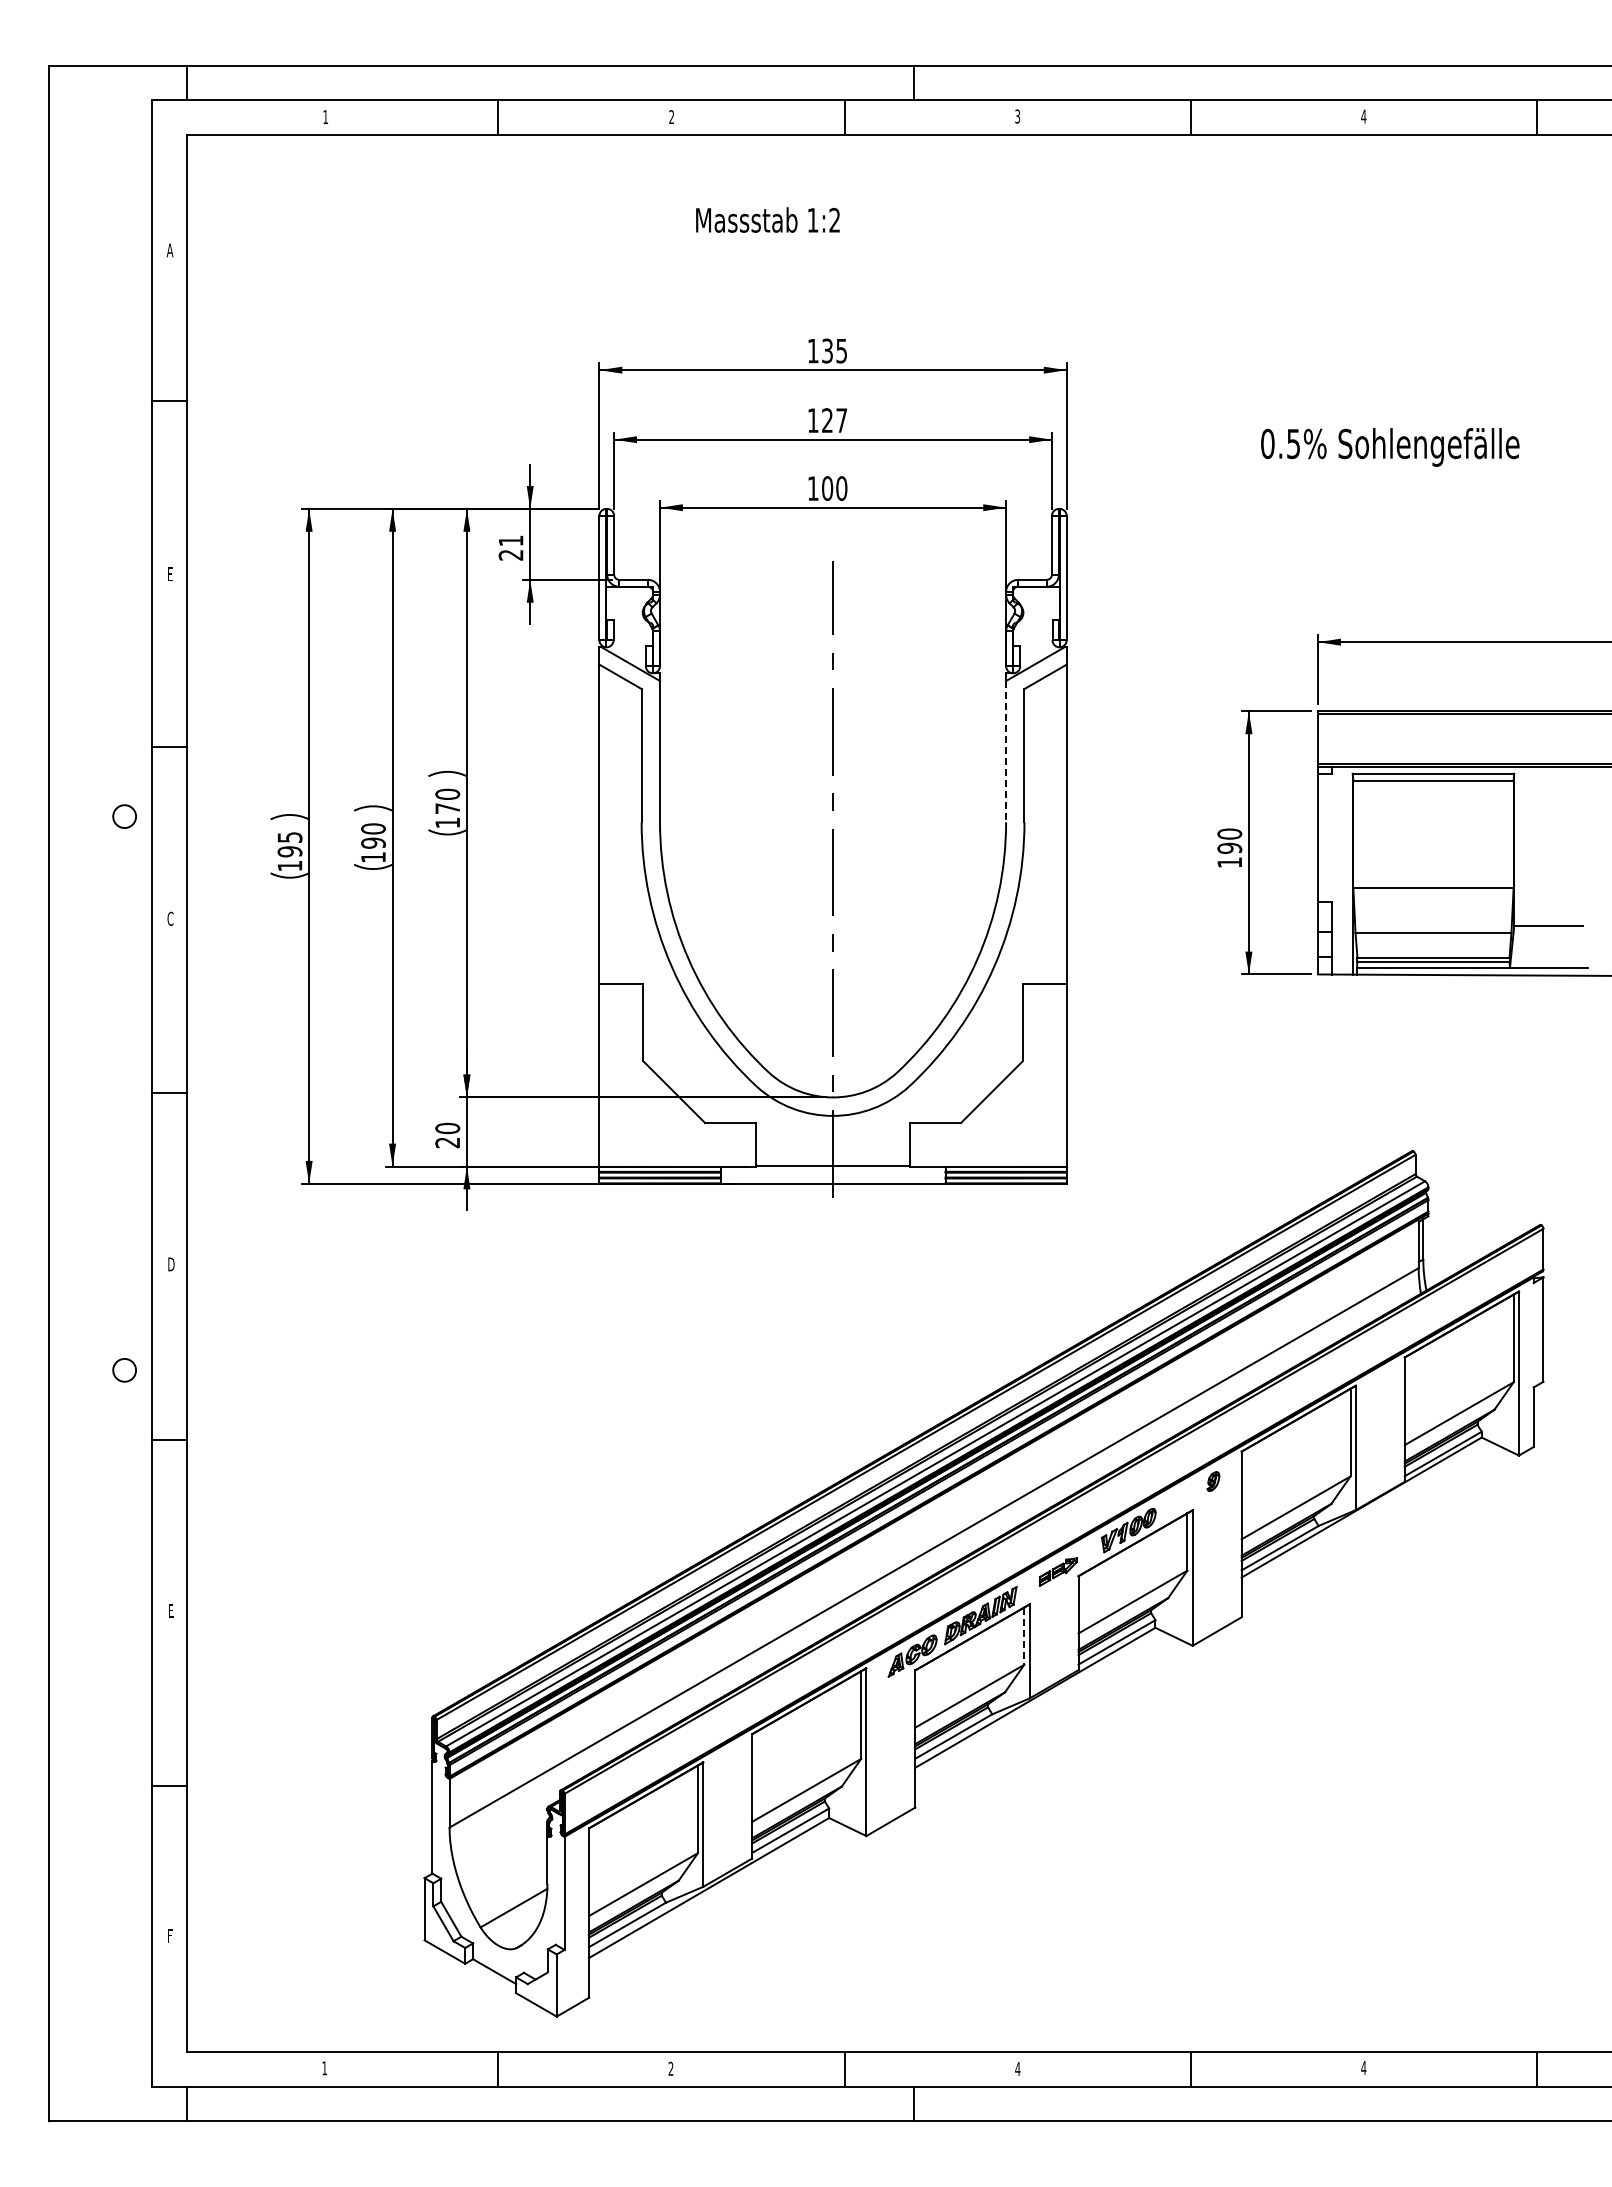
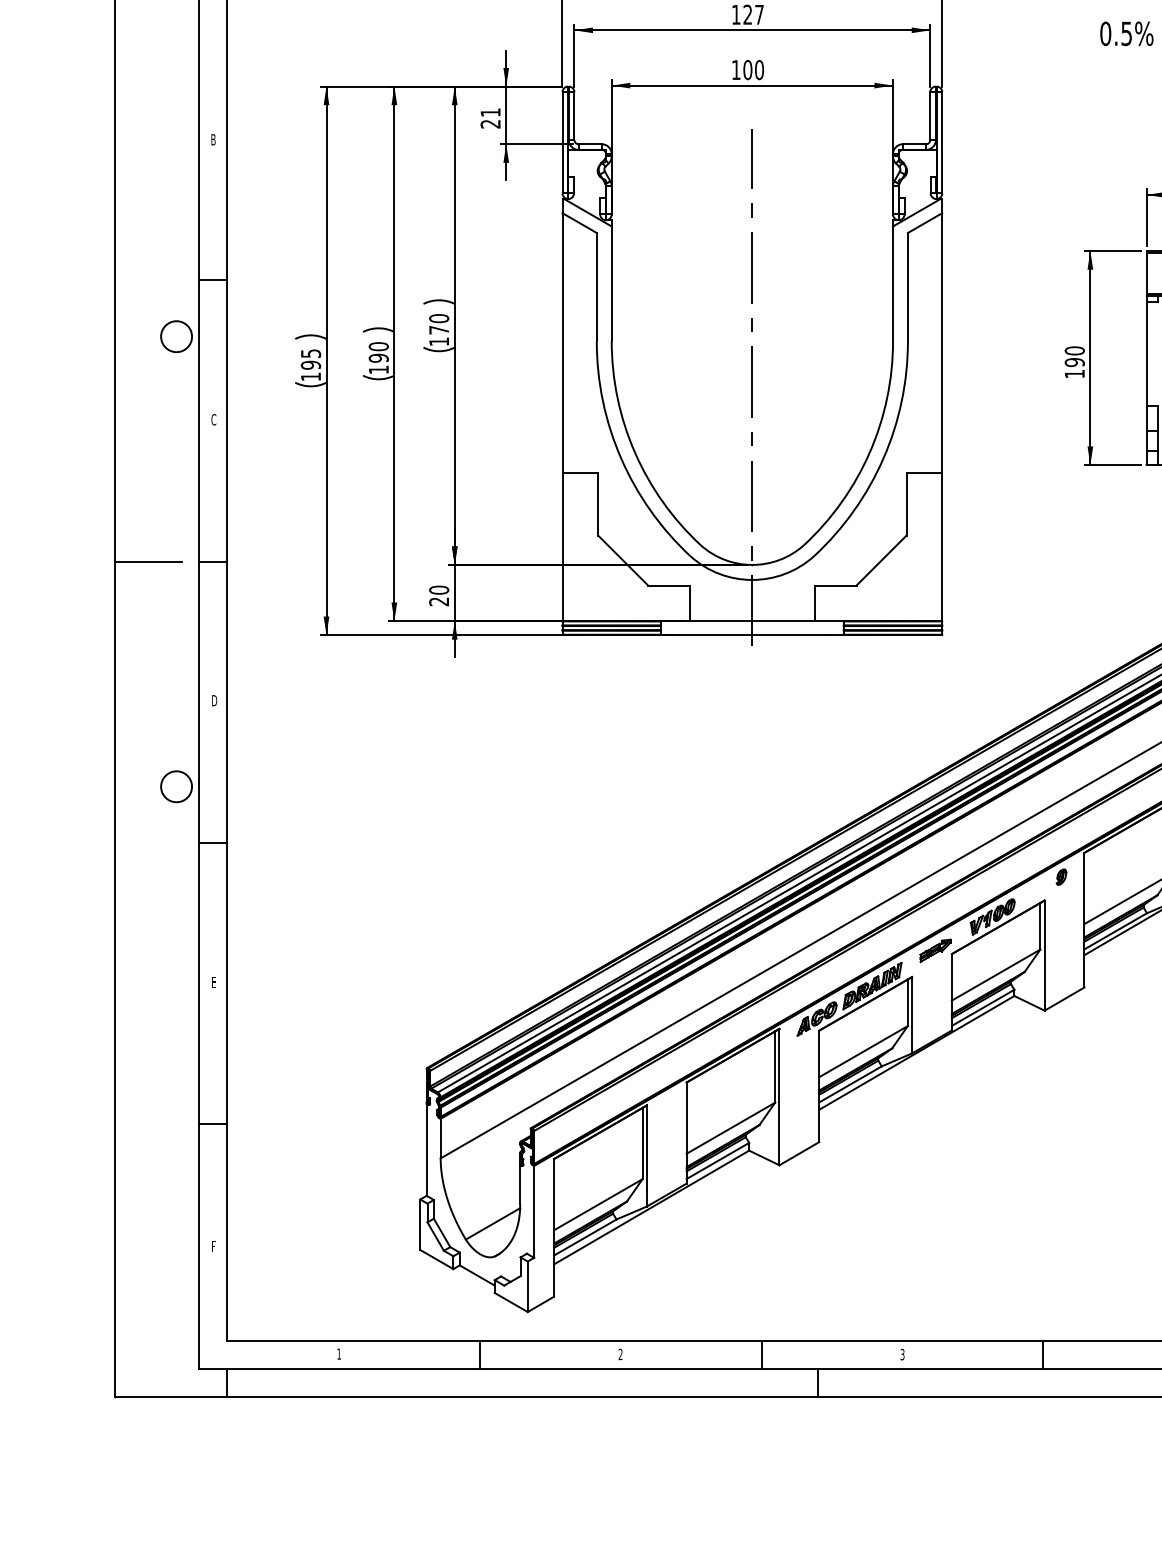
text: (169, 574) -> (213, 139), E -> B
line: (1006, 751) -> (893, 283), dashed -> solid
circle: (124, 816) -> (176, 336), size x1.67
line: (89, 1093) -> (148, 561), added
circle: (124, 1370) -> (176, 786), size x1.67
line: (1024, 1636) -> (907, 1003), dashed -> solid
text: (1017, 2068) -> (902, 1354), 4 -> 3

